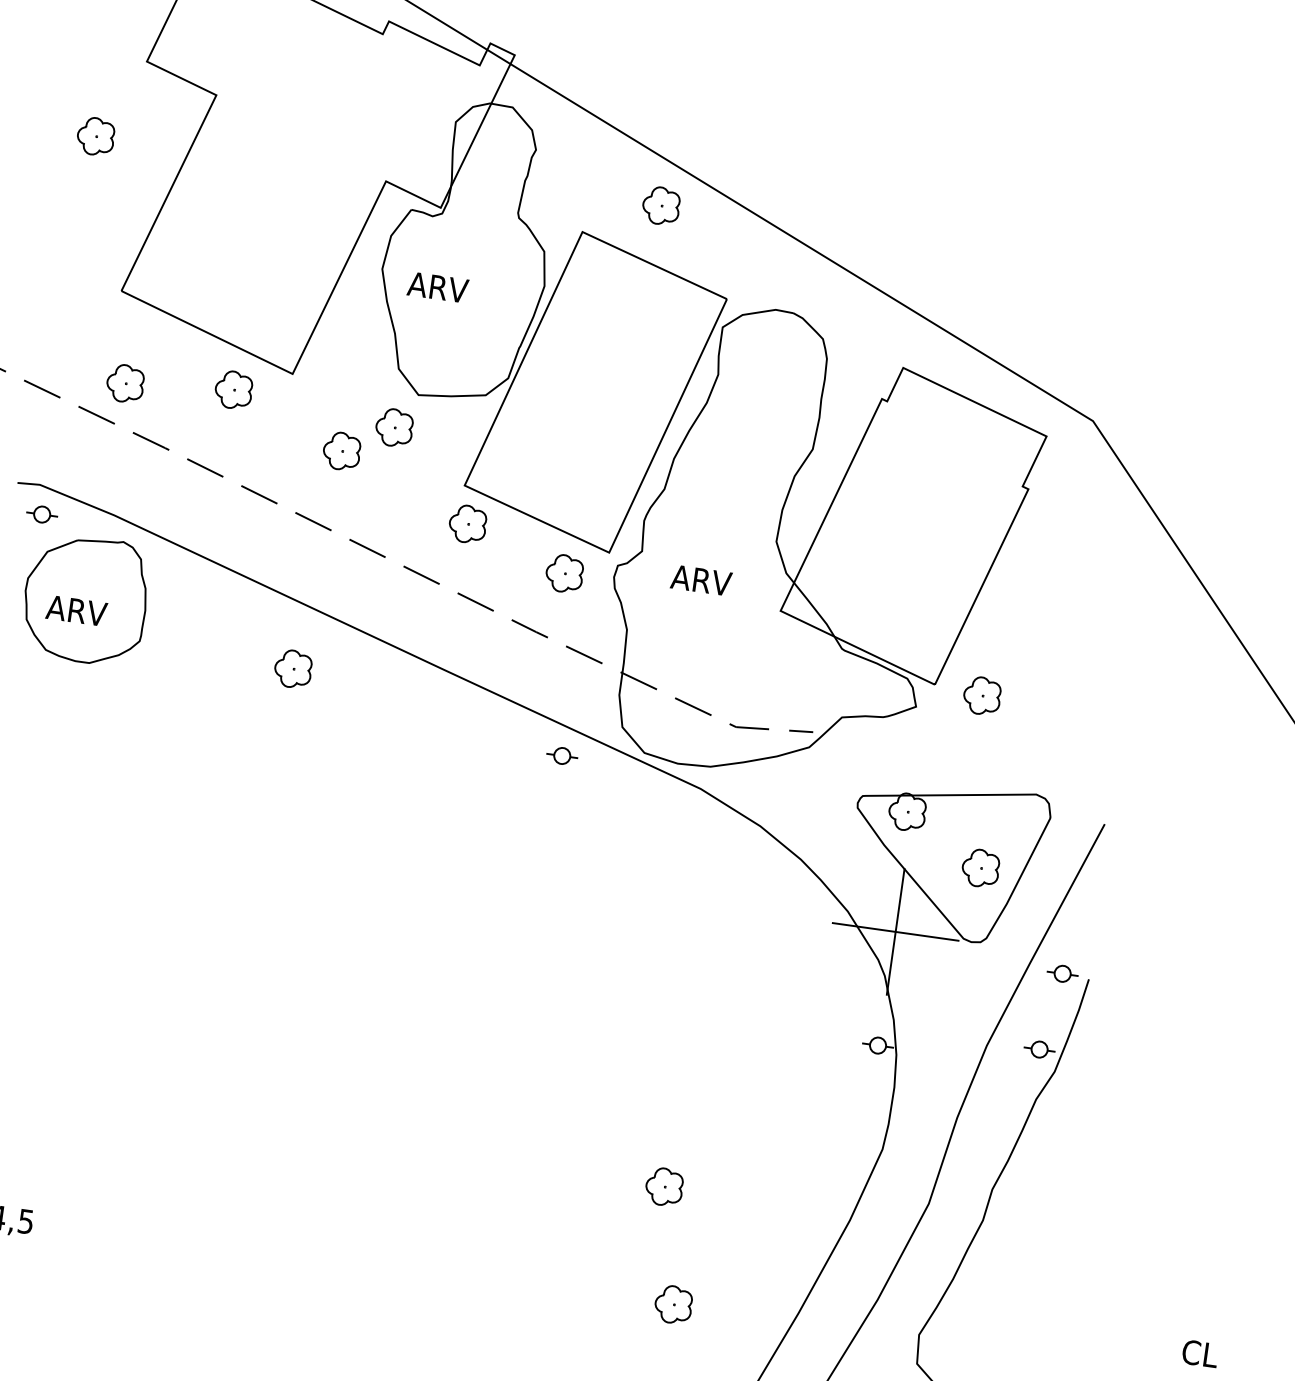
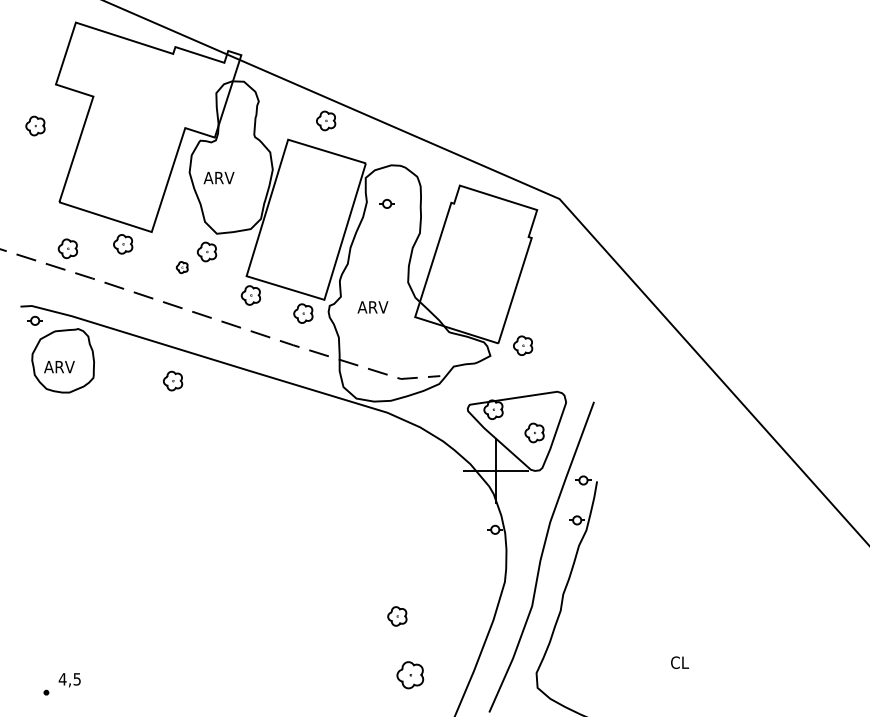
part: (342, 451) -> (182, 267), size x0.6
part: (561, 754) -> (386, 203), moved
part: (673, 1305) -> (410, 675), size x1.4

